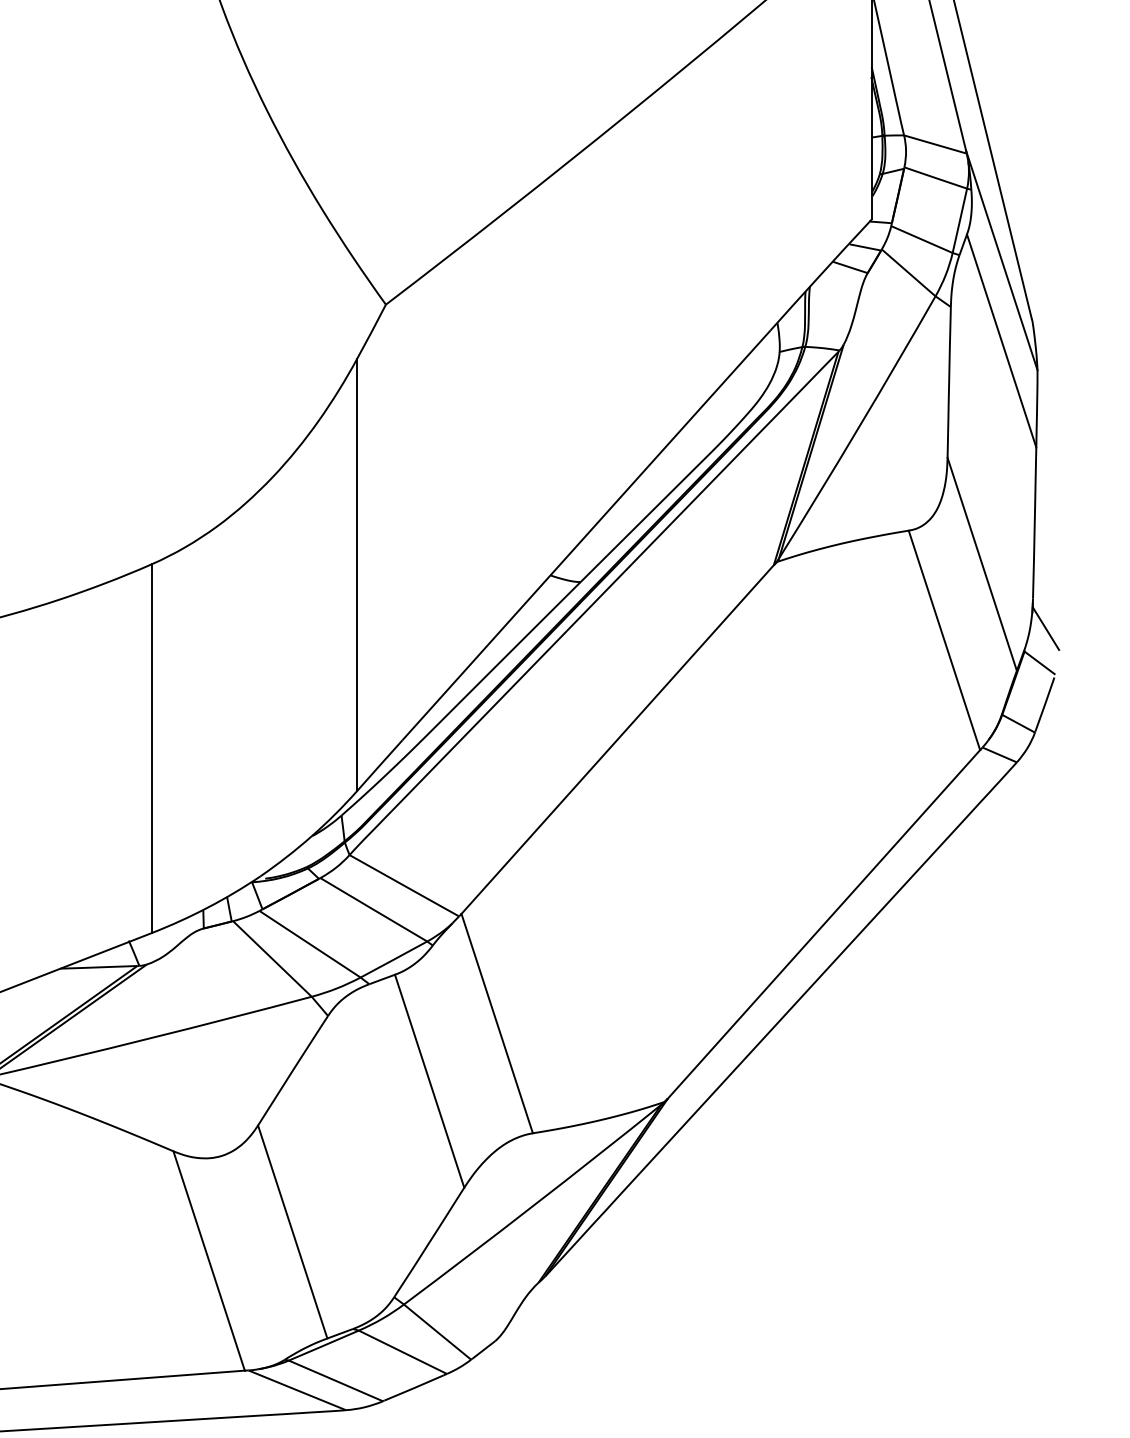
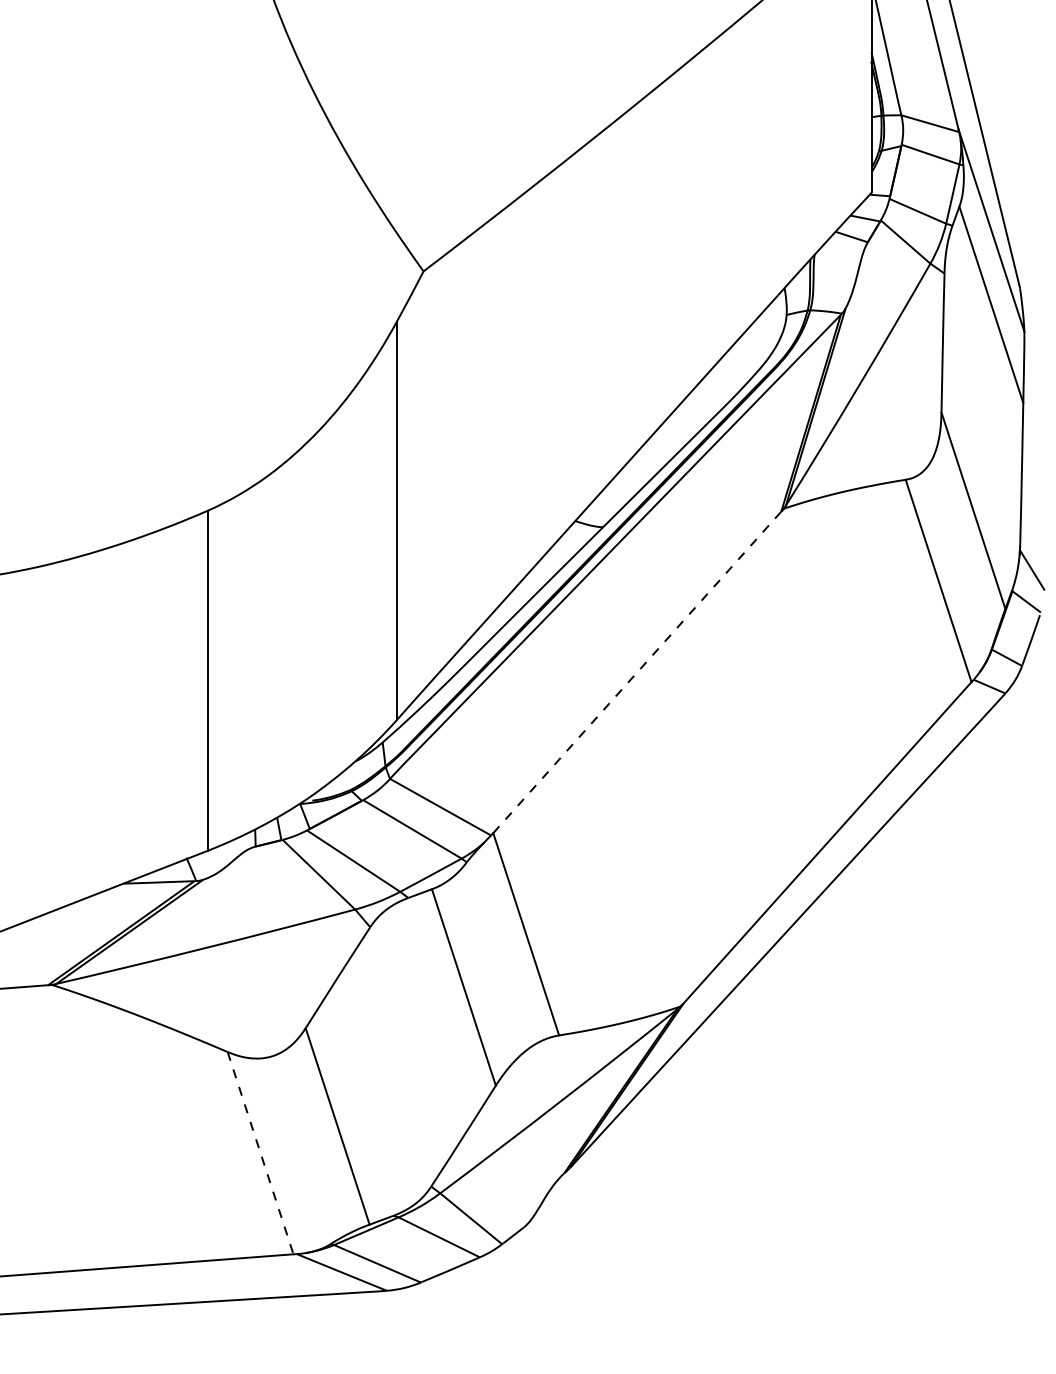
line: (617, 739) -> (637, 672), solid -> dashed
line: (209, 1261) -> (260, 1153), solid -> dashed

